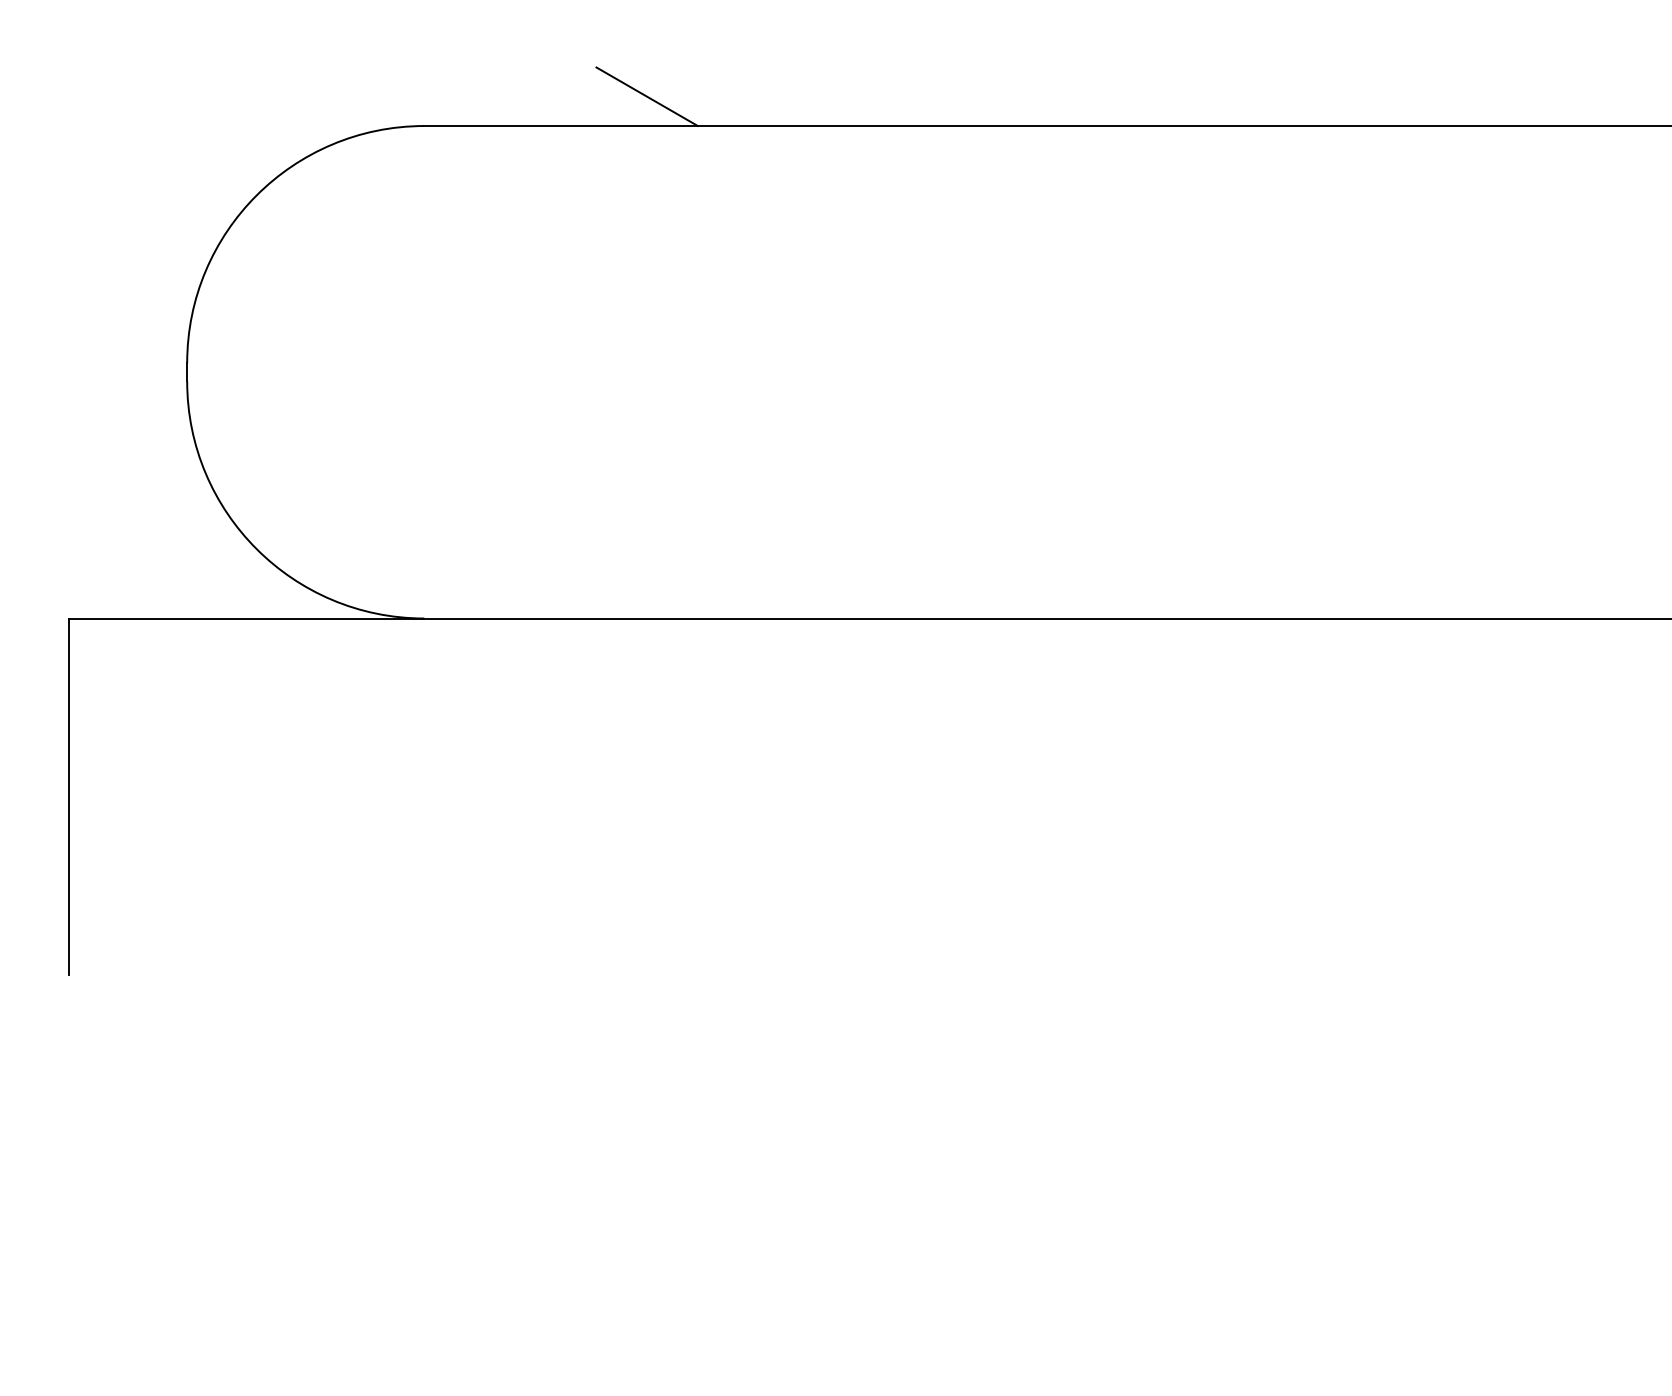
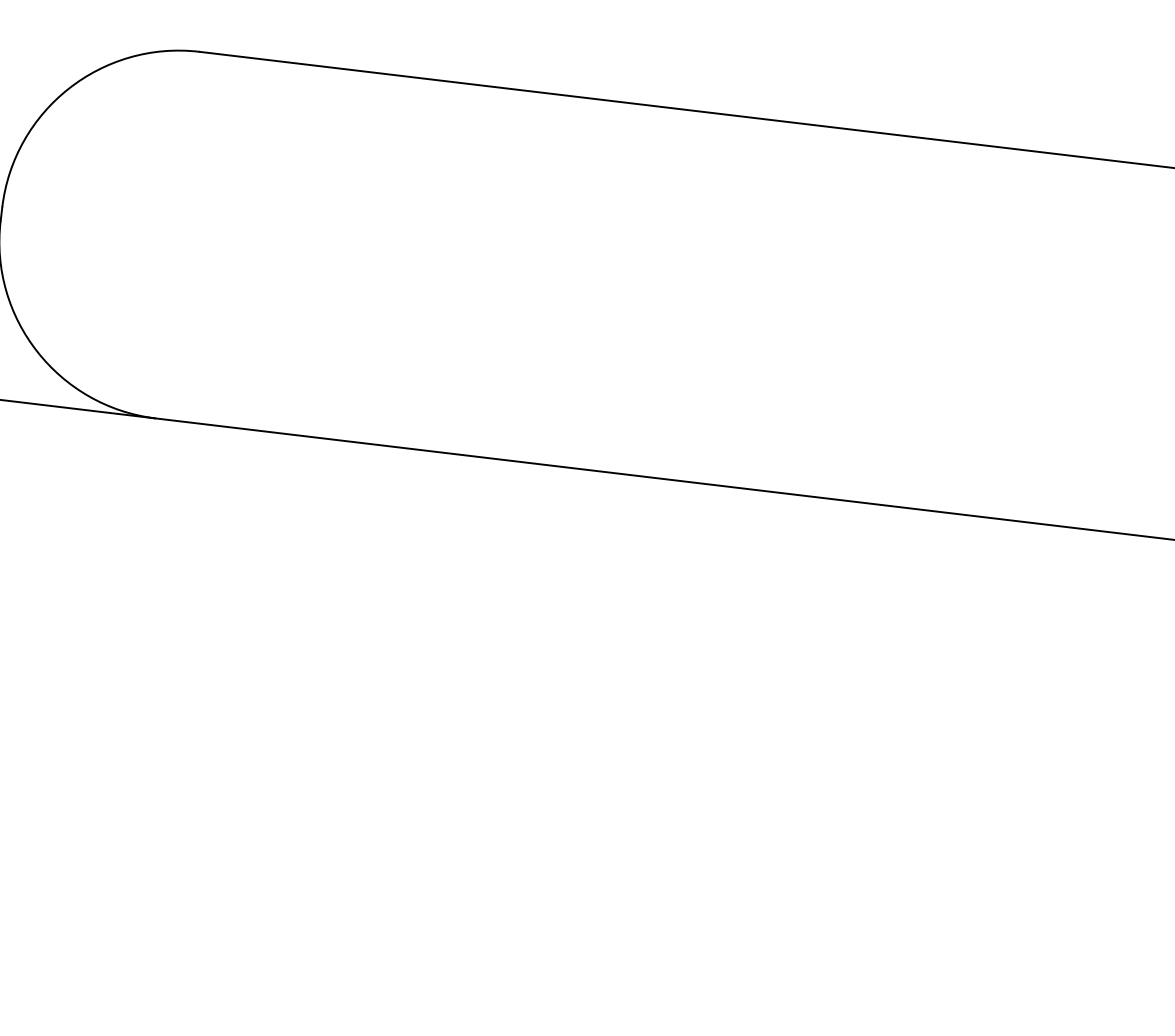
line: (646, 96) -> (367, 49), removed

